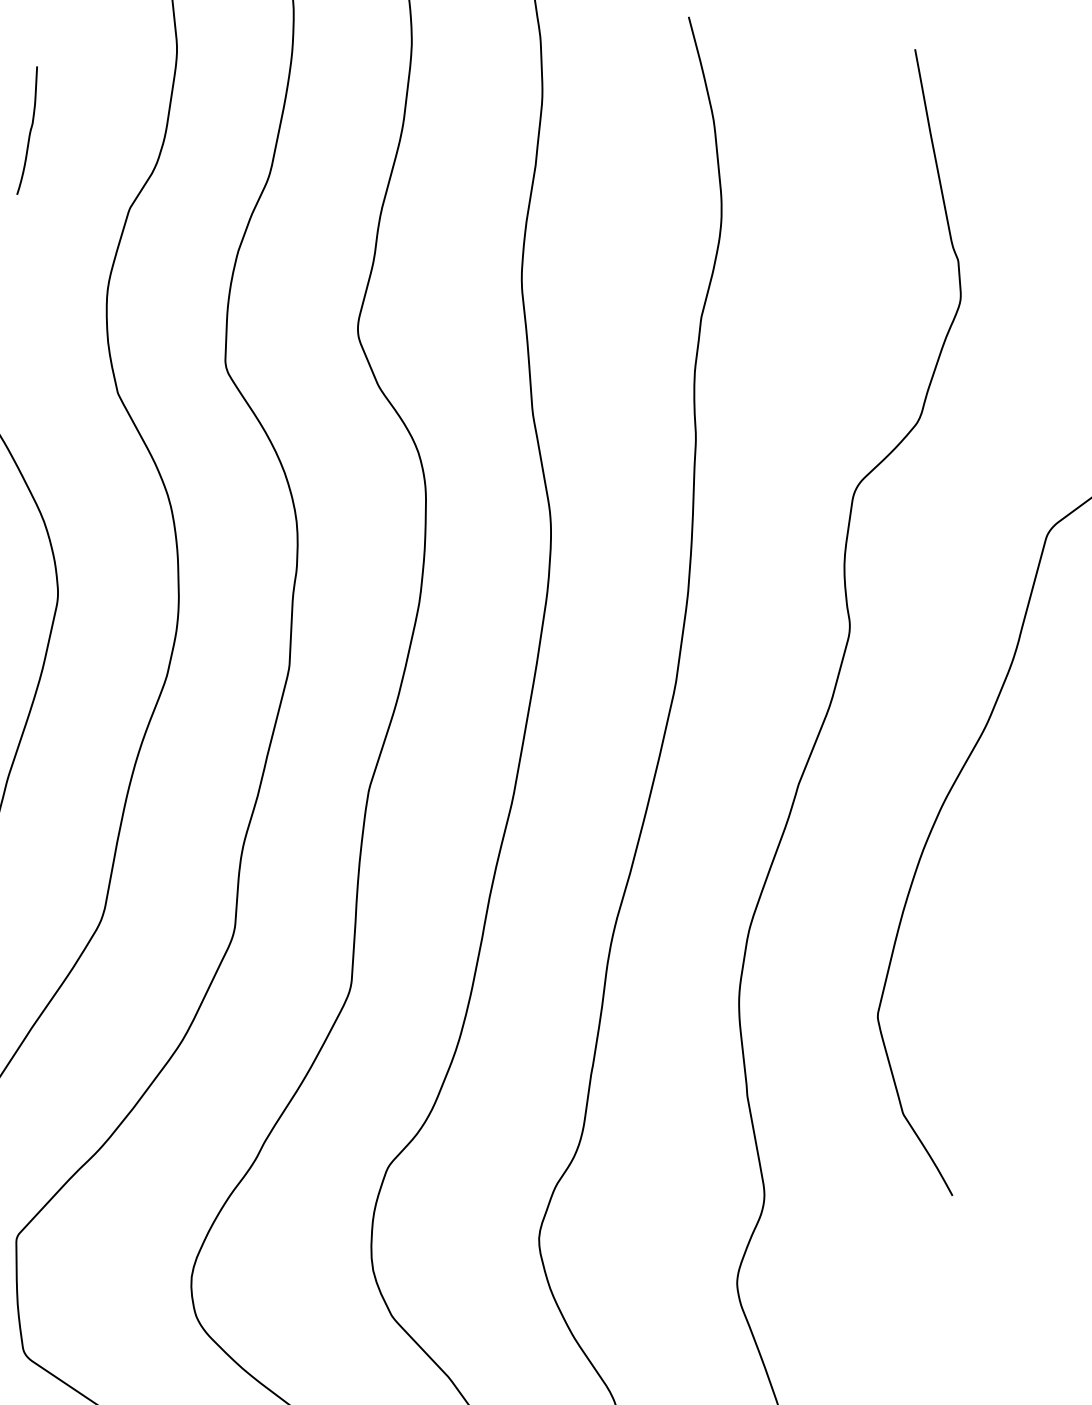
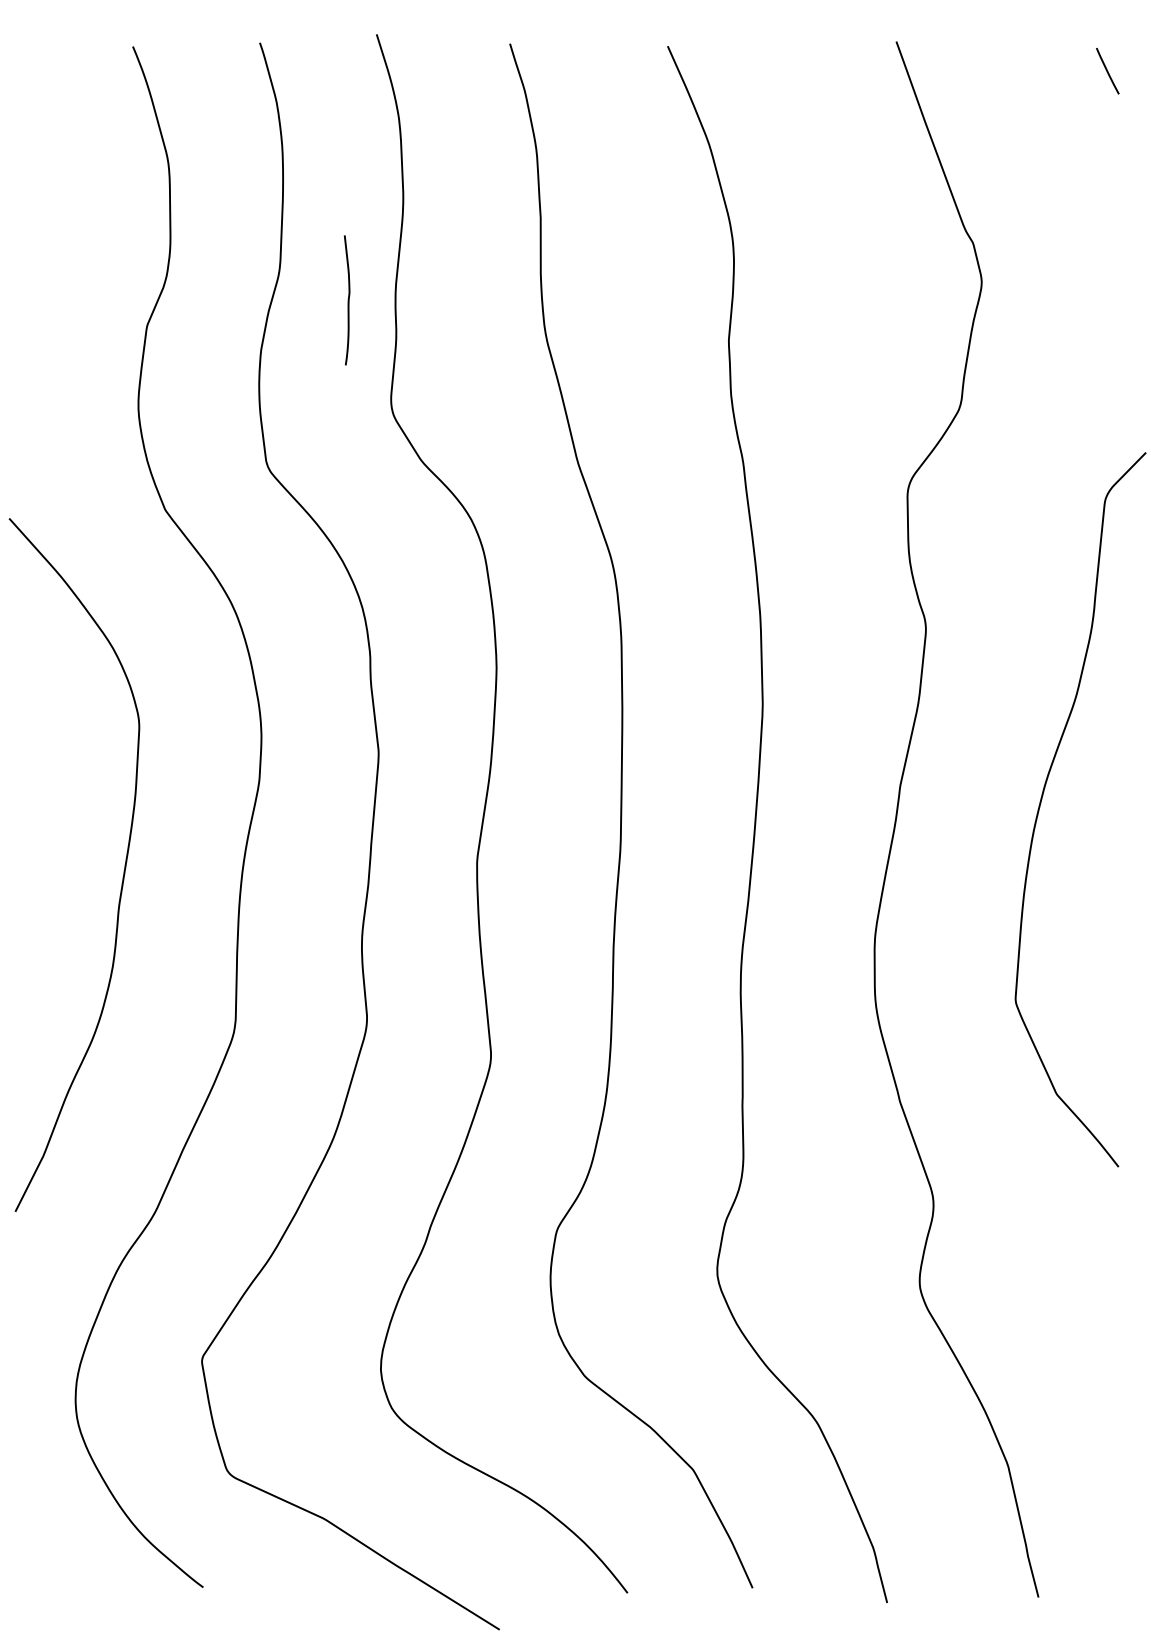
curve: (29, 131) -> (347, 300), moved

